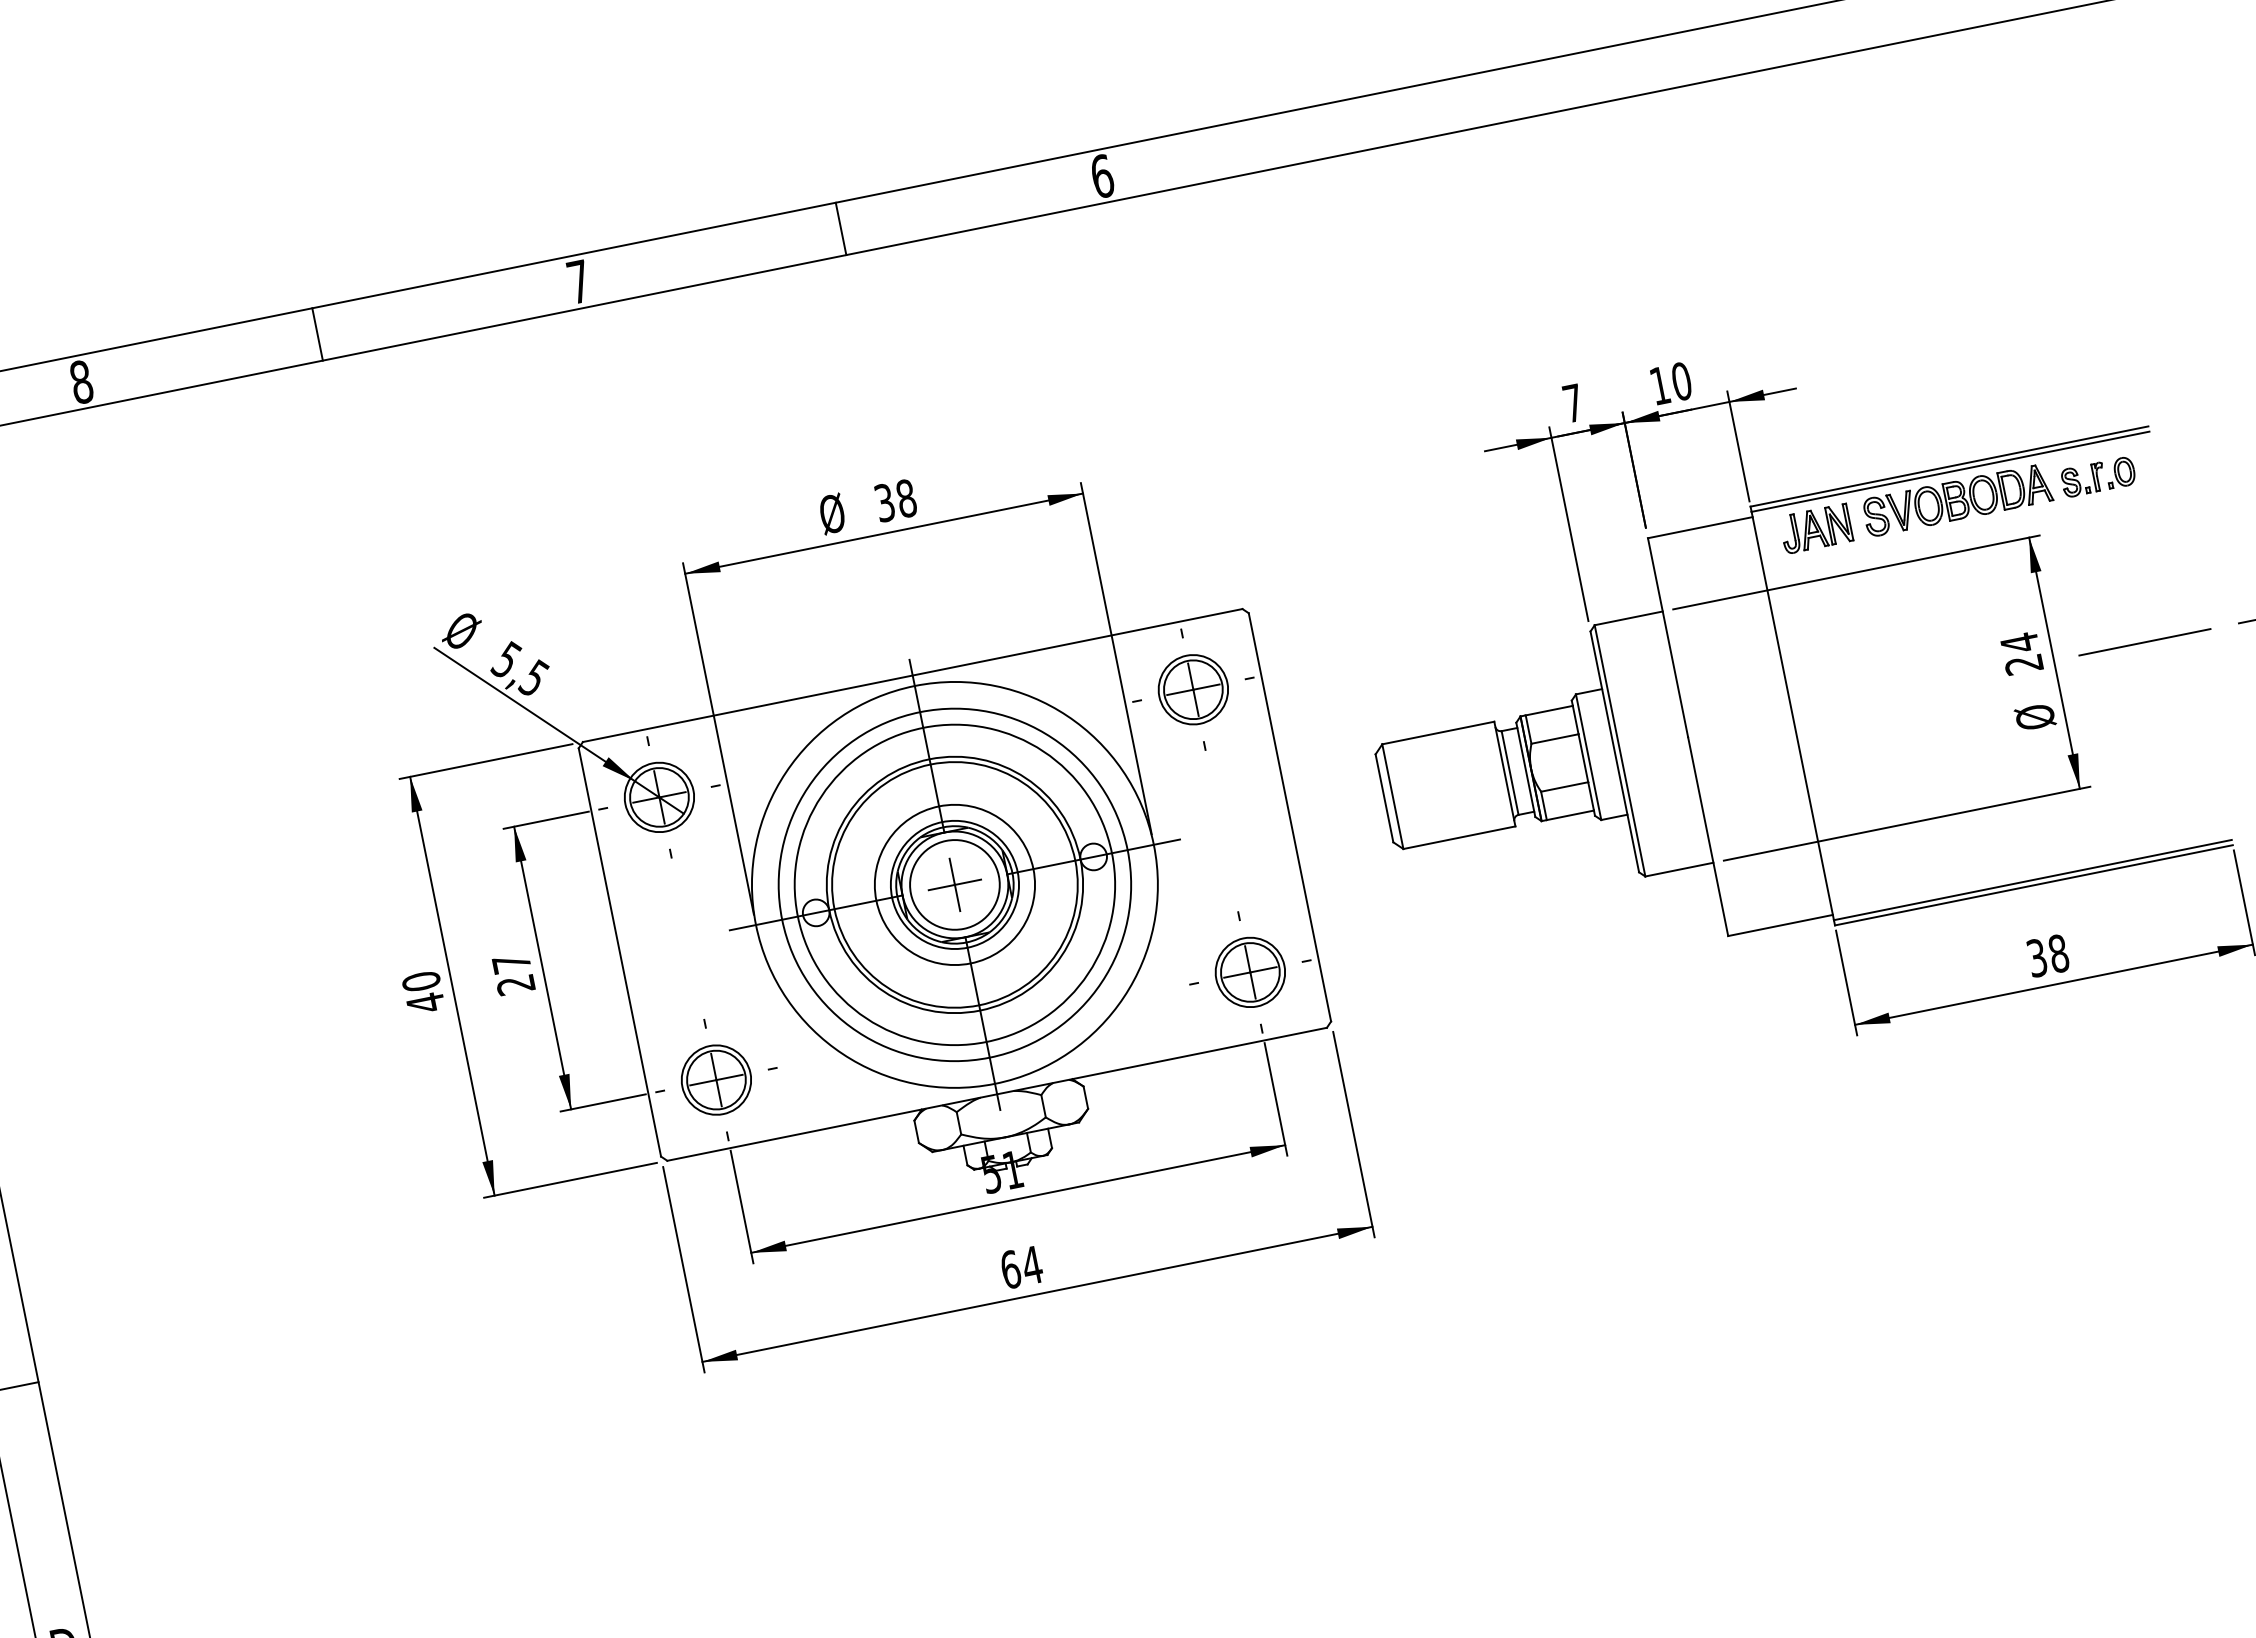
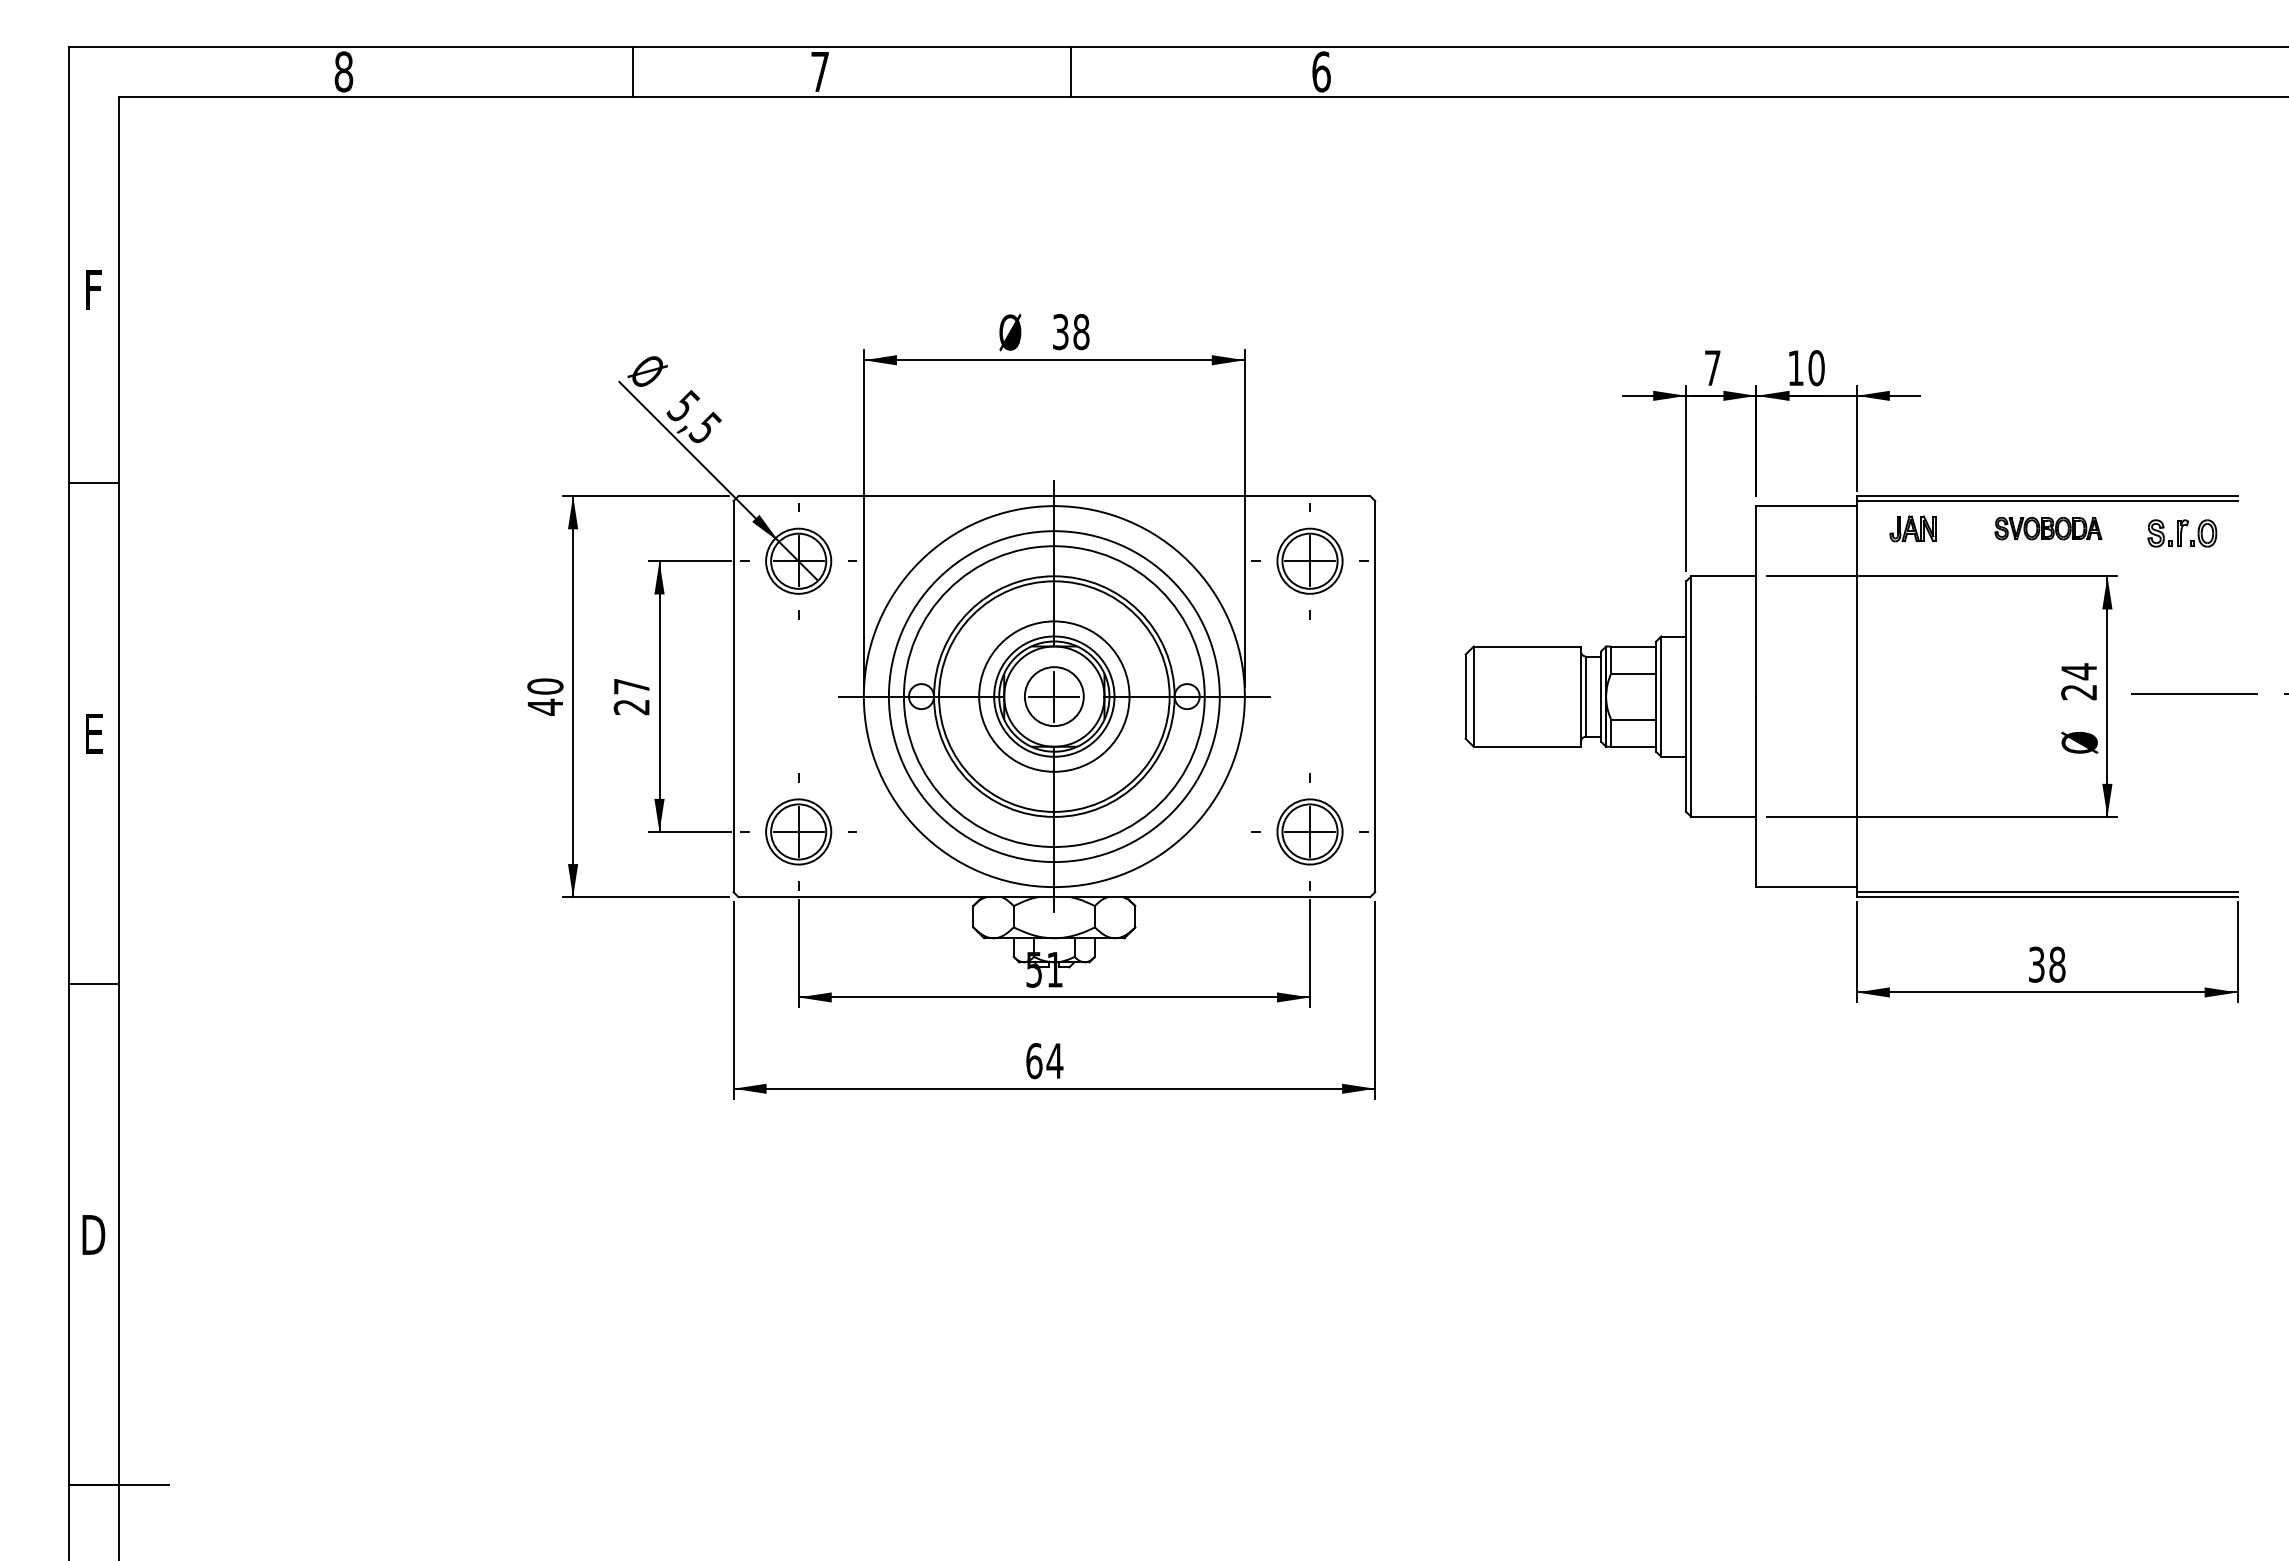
line: (317, 334) -> (632, 71), moved
part: (1957, 500) -> (2048, 528), size x0.6
part: (1815, 528) -> (1912, 528), size x0.7
circle: (955, 884) -> (1054, 696), size x0.7

